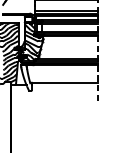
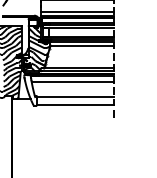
line: (70, 39) -> (81, 45), added
line: (62, 70) -> (72, 82), added
line: (64, 89) -> (74, 104), added

